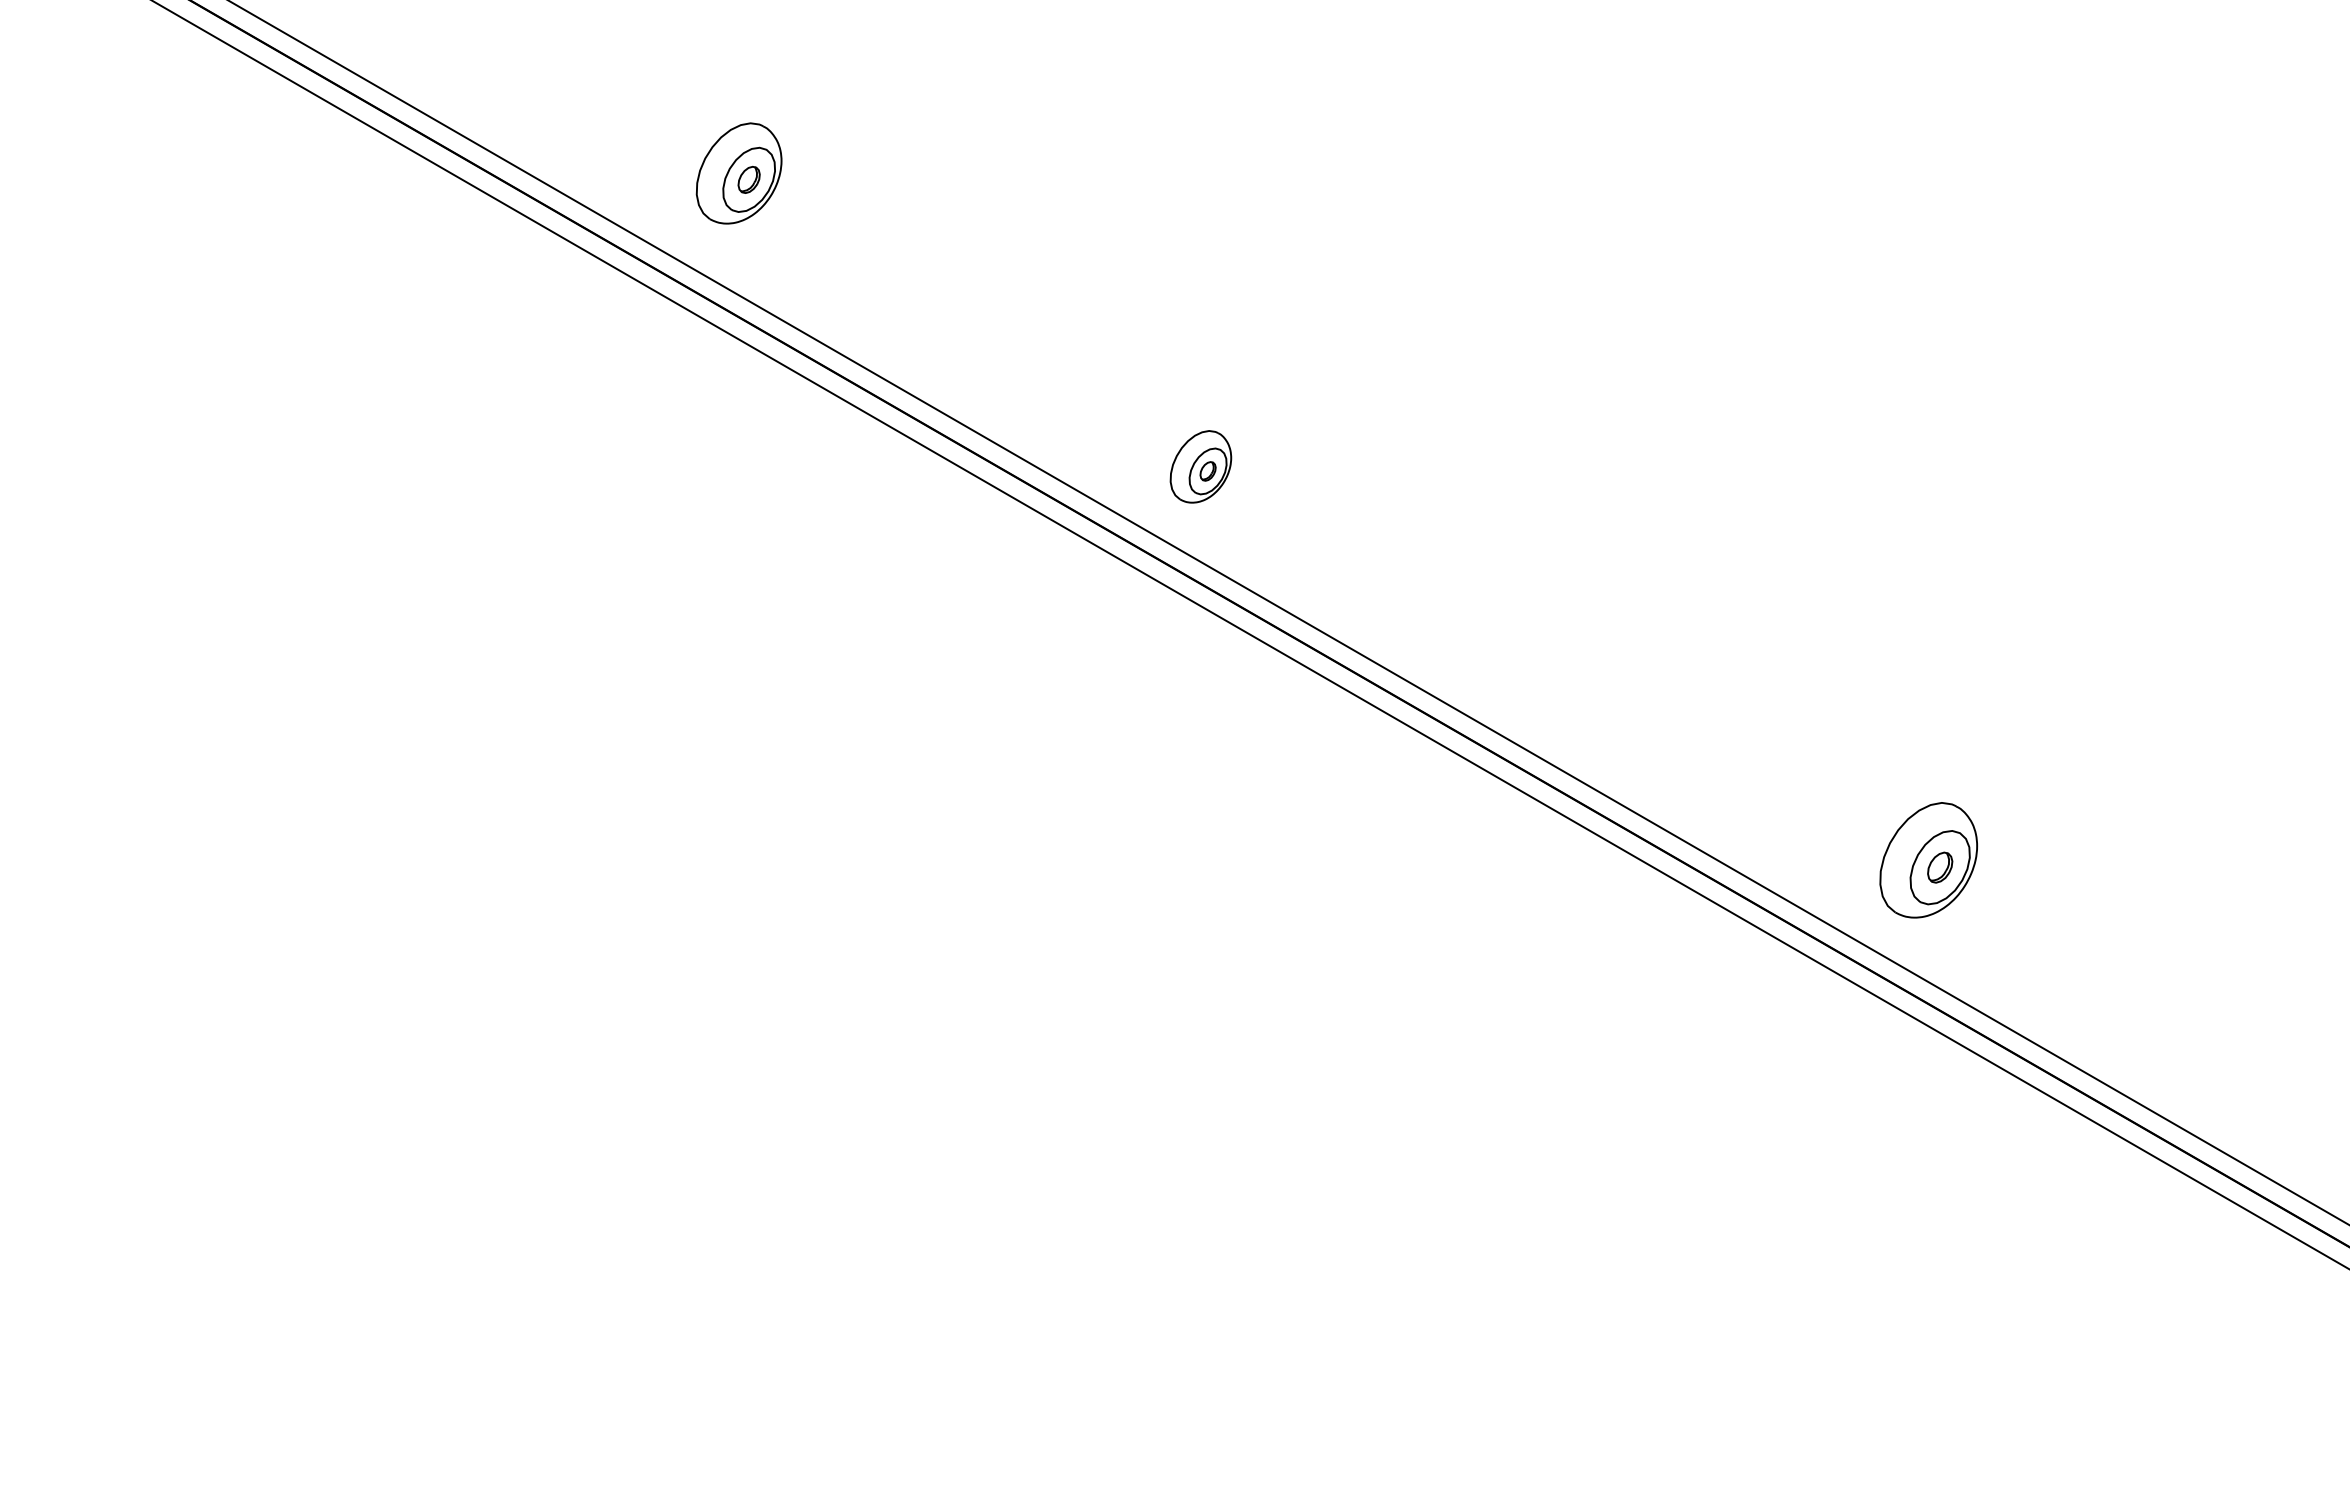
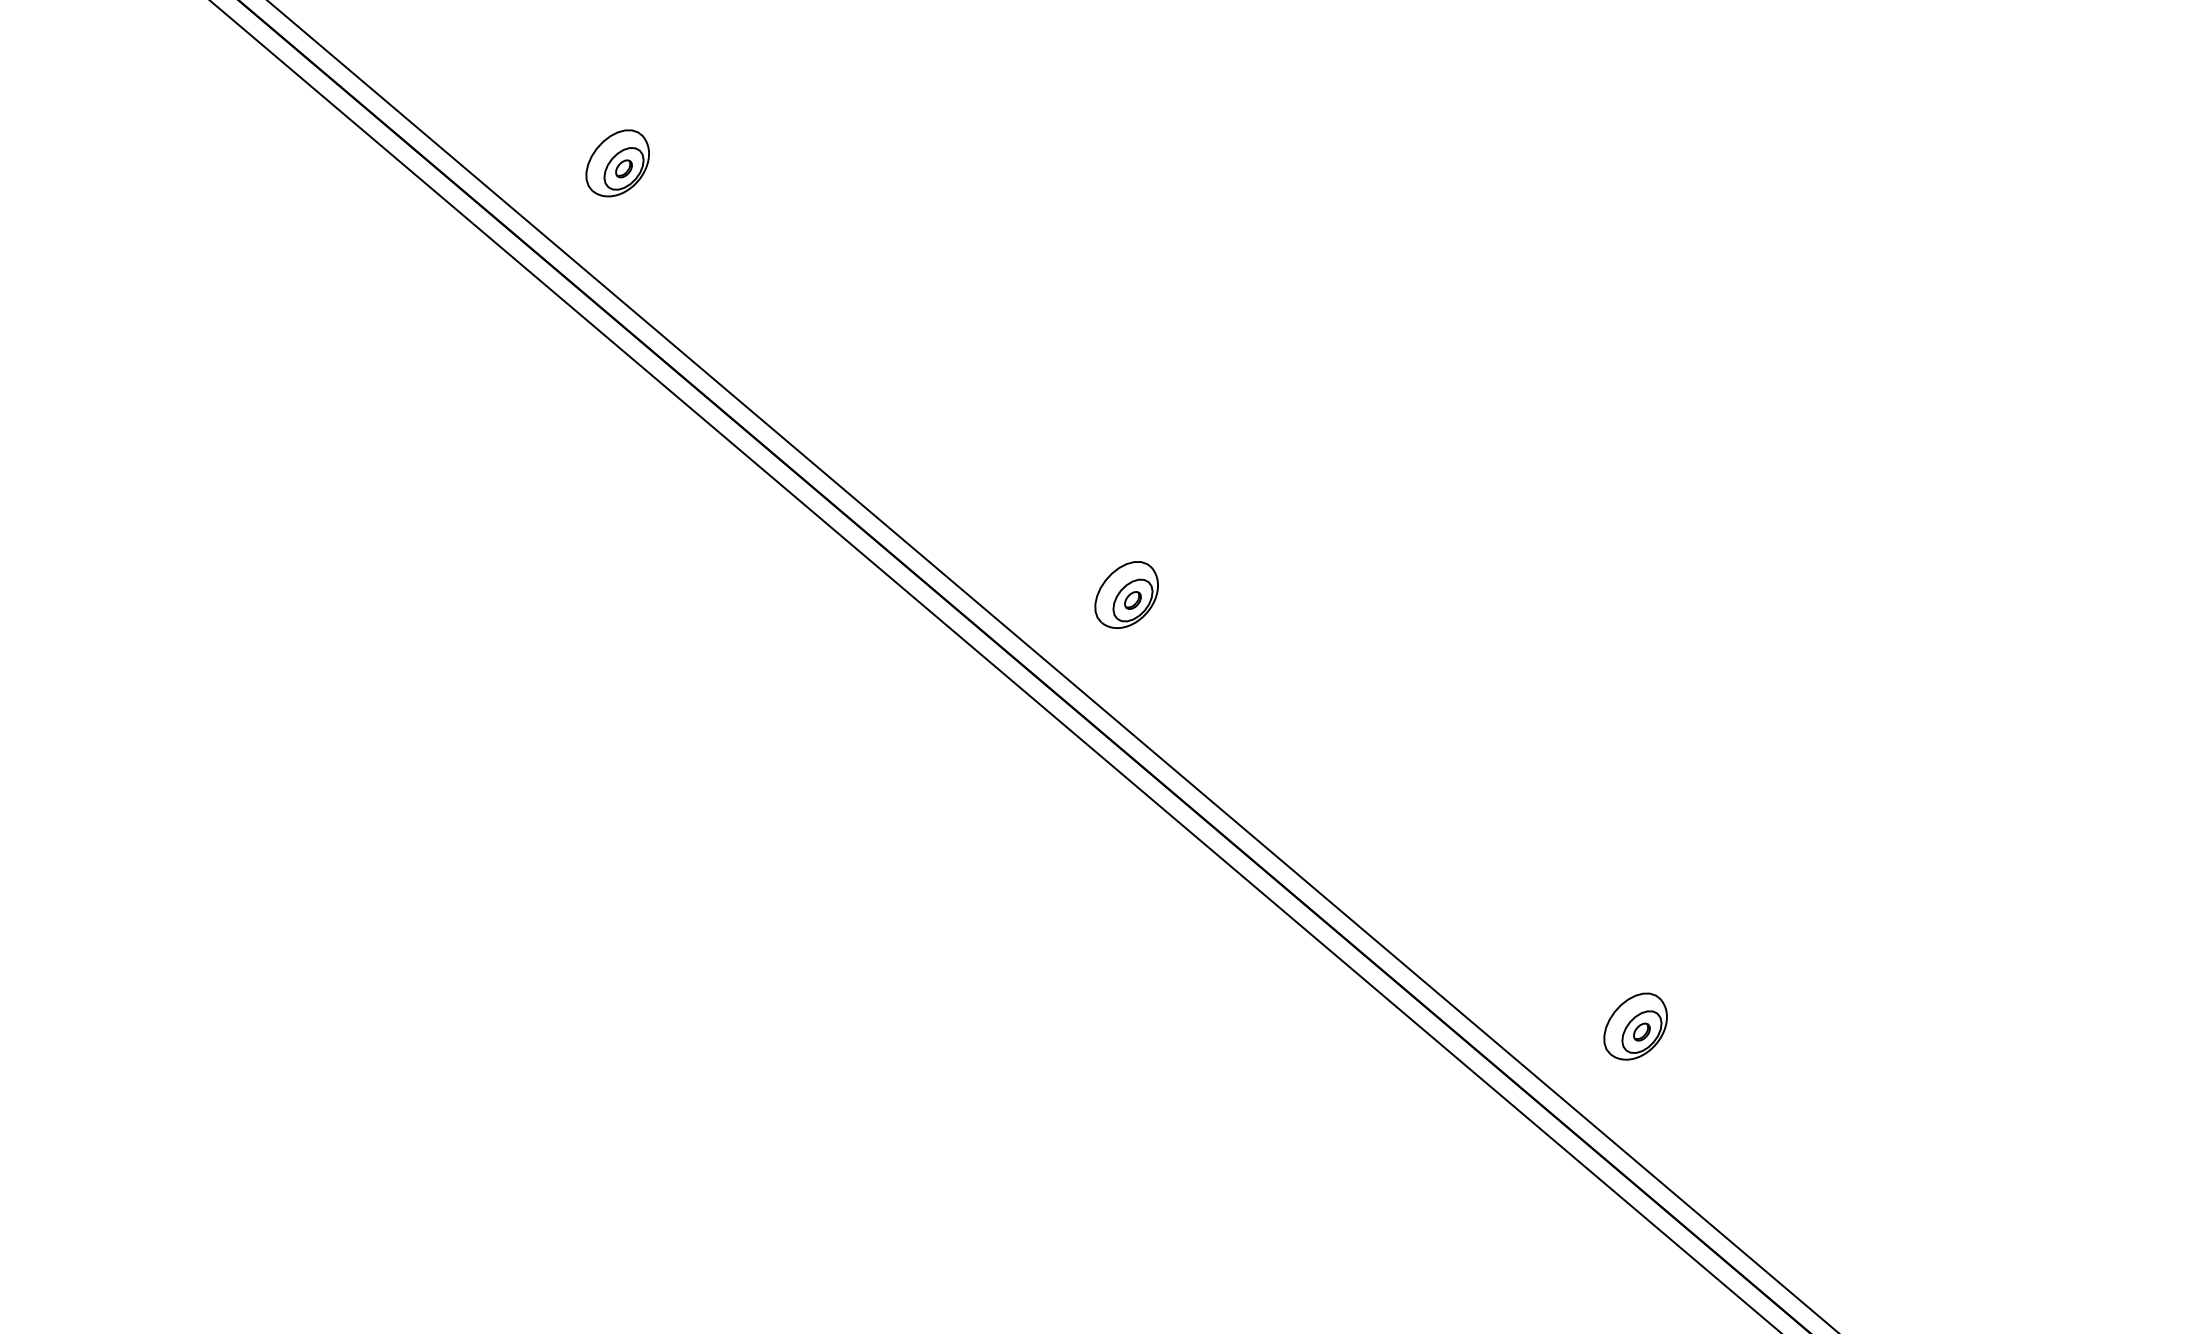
part: (739, 173) -> (618, 163), size x0.71
part: (1200, 466) -> (1126, 594), moved
part: (1928, 859) -> (1635, 1025), size x0.62

